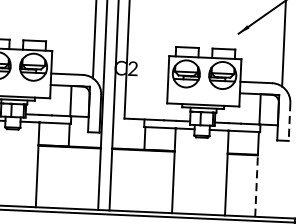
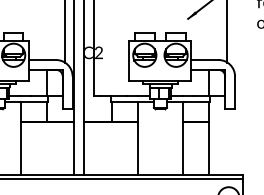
line: (290, 123) -> (235, 93), dashed -> solid
line: (256, 185) -> (209, 148), dashed -> solid

